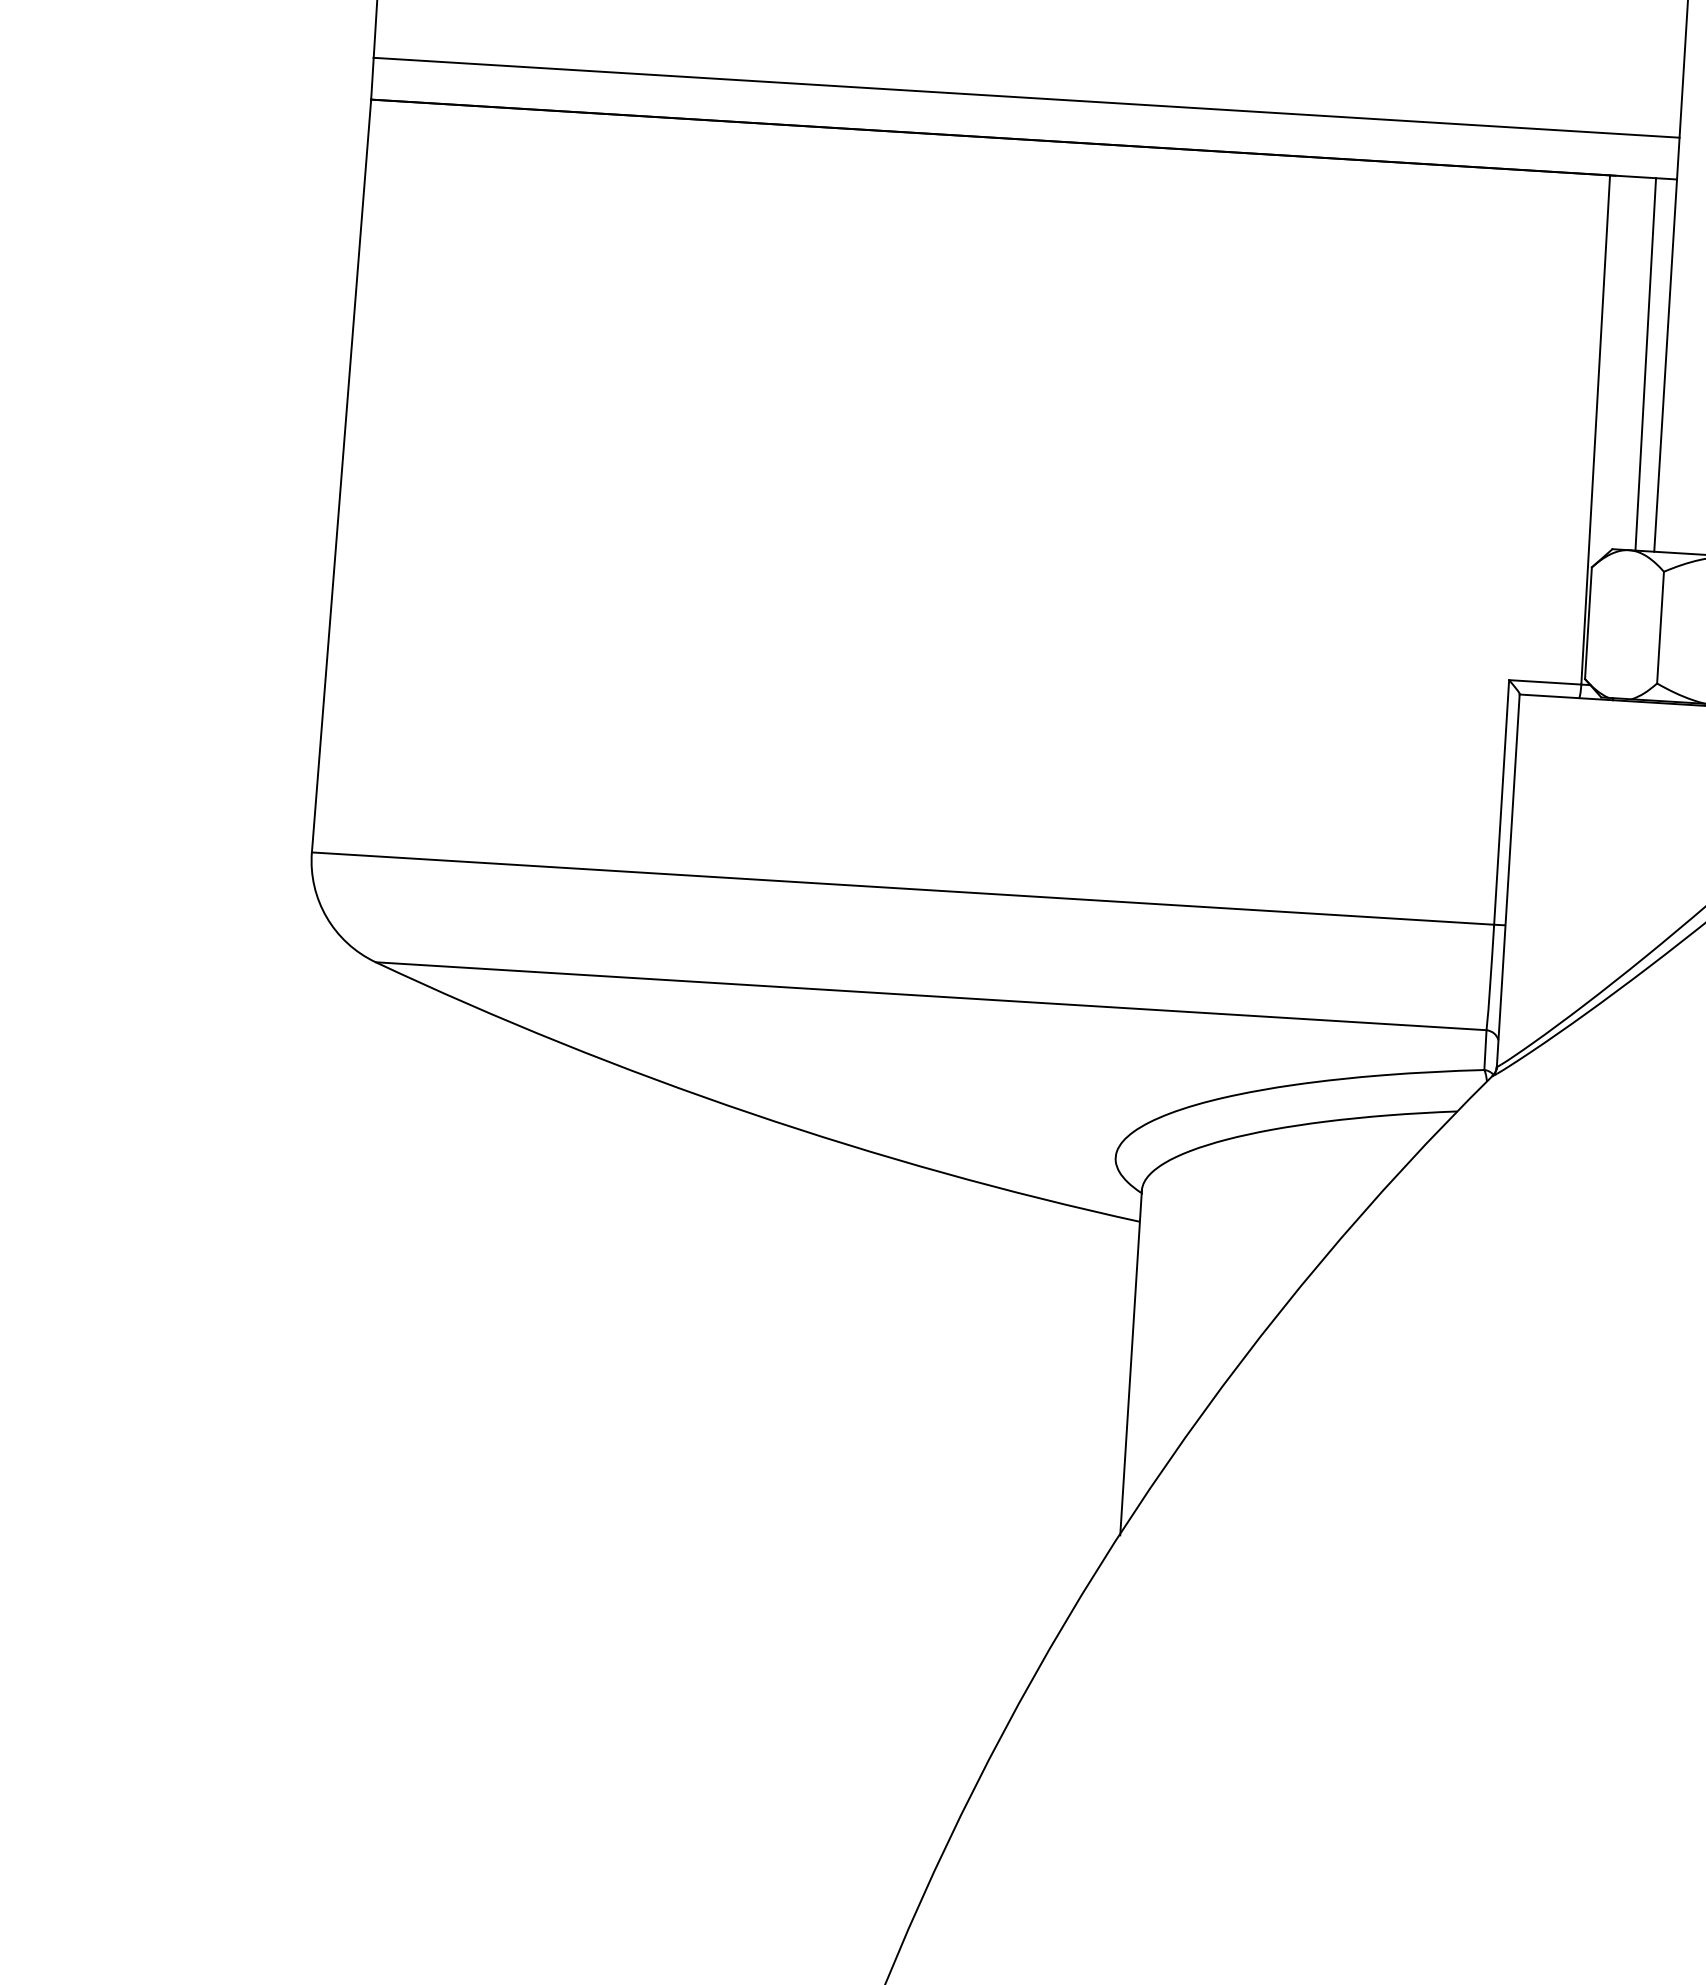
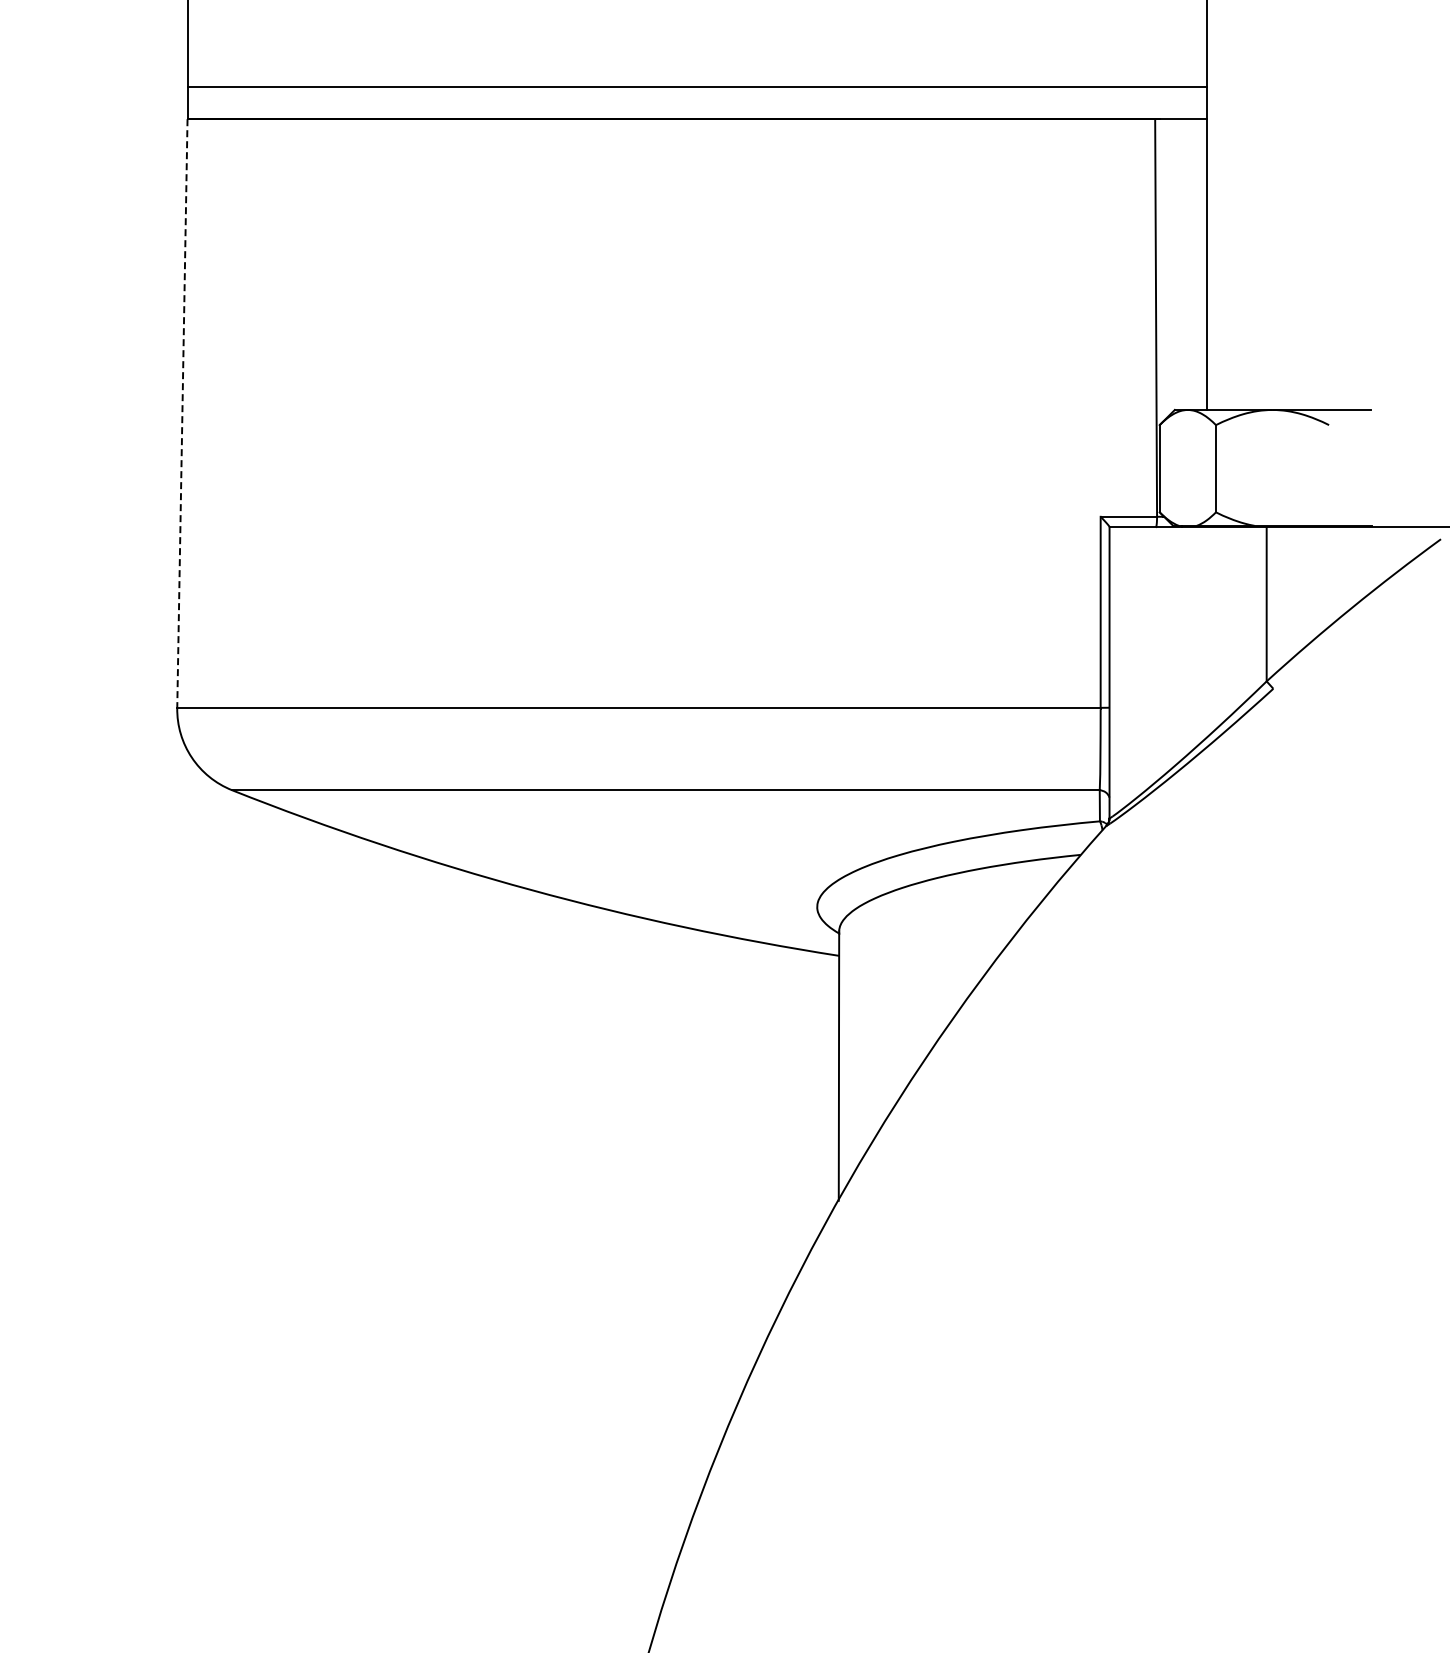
line: (1645, 364) -> (1191, 264), removed
line: (341, 477) -> (182, 414), solid -> dashed

